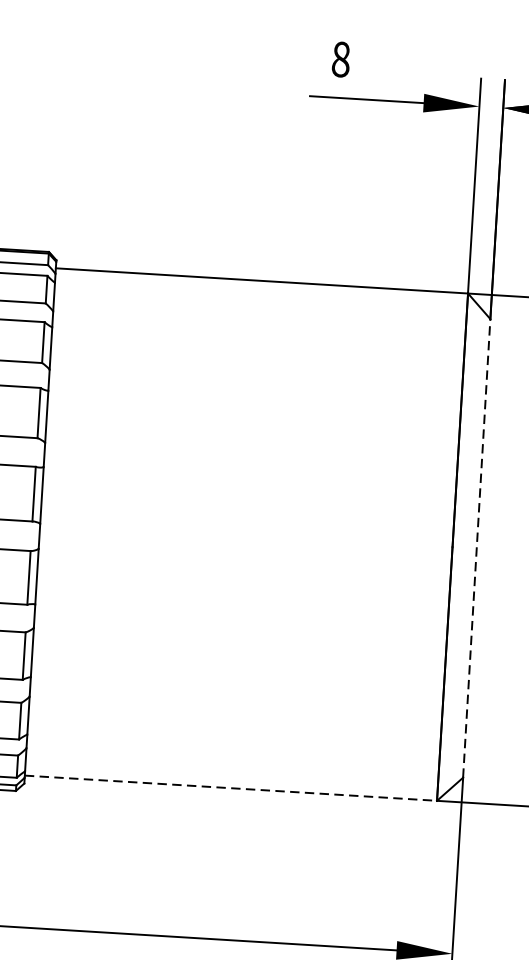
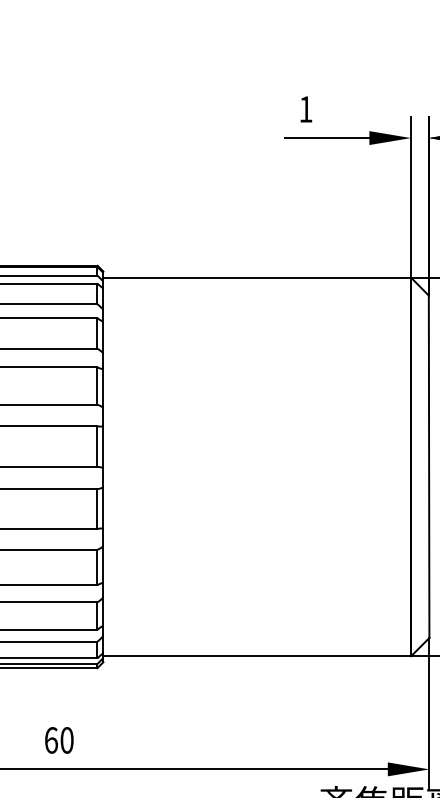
text: (340, 59) -> (305, 109), 8 -> 1
line: (477, 548) -> (429, 466), dashed -> solid
line: (231, 788) -> (257, 656), dashed -> solid

